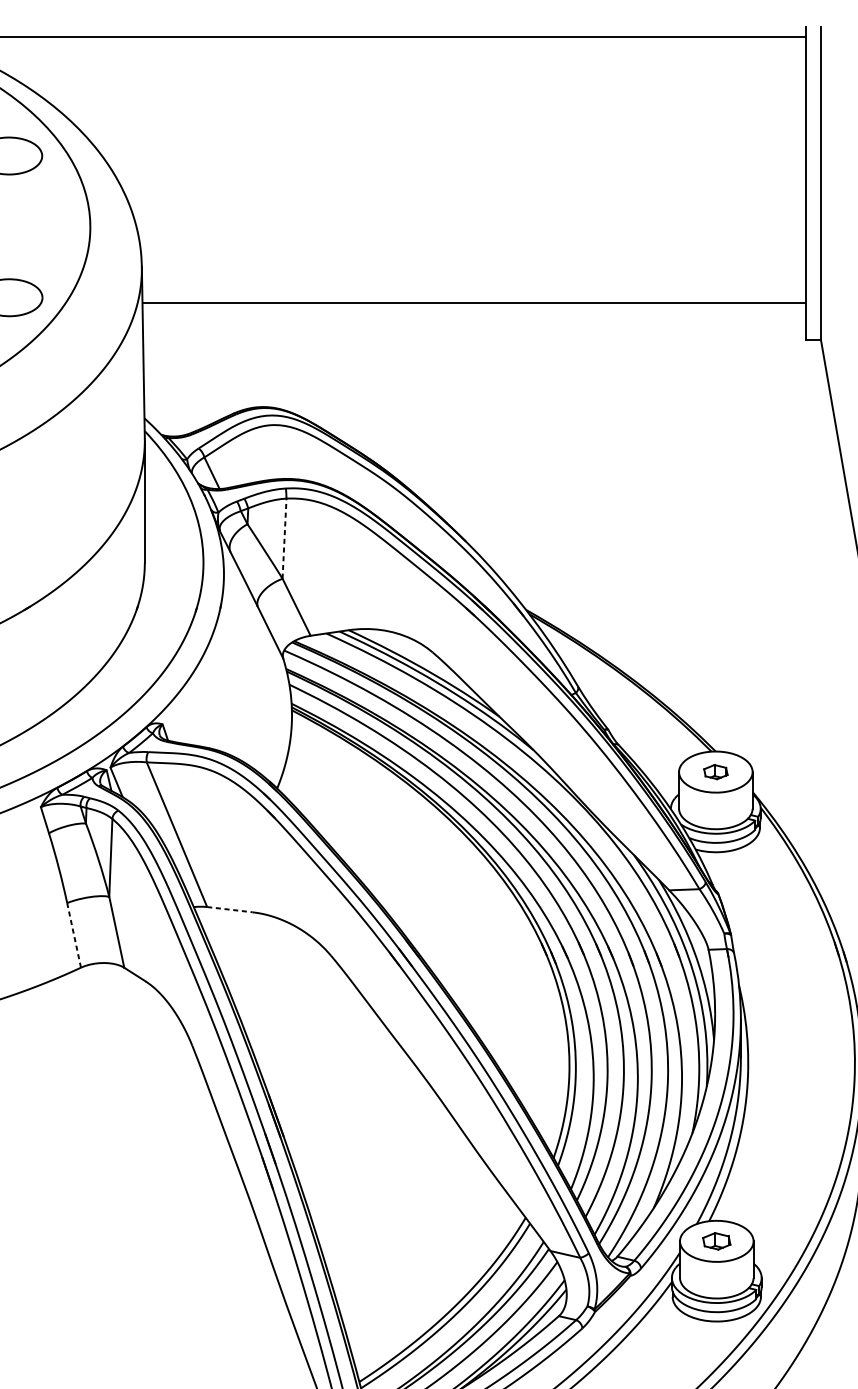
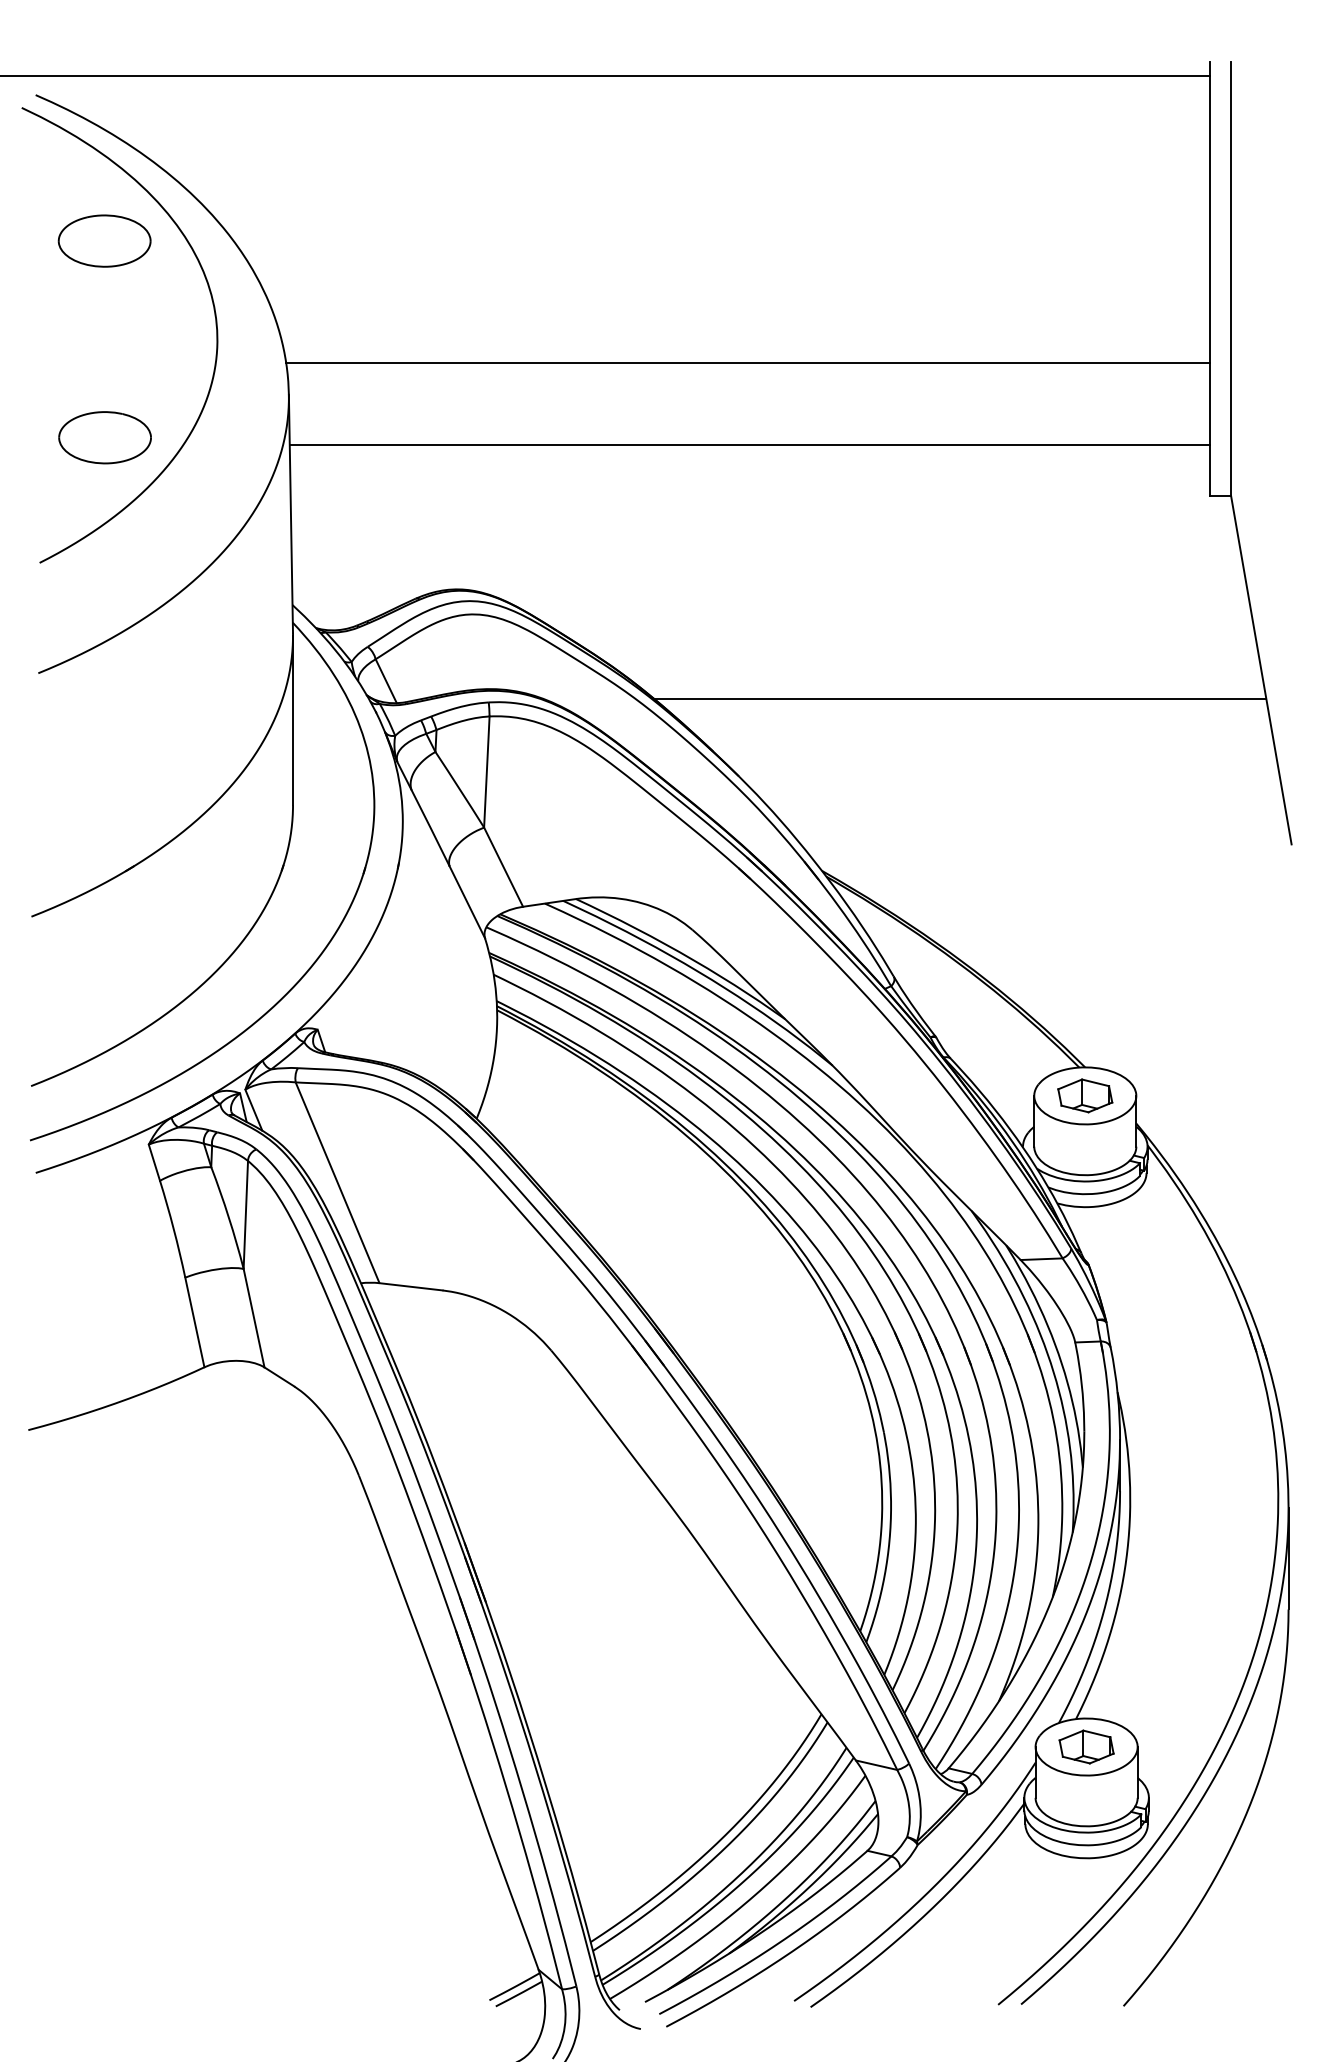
line: (473, 244) -> (748, 363), added
line: (625, 486) -> (960, 699), added
line: (284, 539) -> (486, 772), dashed -> solid
part: (715, 771) -> (1085, 1095), size x1.67
line: (230, 909) -> (411, 1286), dashed -> solid
line: (73, 935) -> (194, 1322), dashed -> solid
part: (716, 1240) -> (1086, 1746), size x1.43

